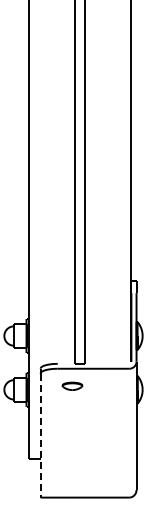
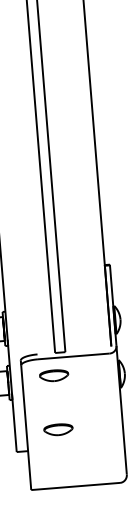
part: (72, 386) -> (54, 375), size x1.43
line: (40, 436) -> (26, 428), dashed -> solid
part: (72, 440) -> (58, 430), added

